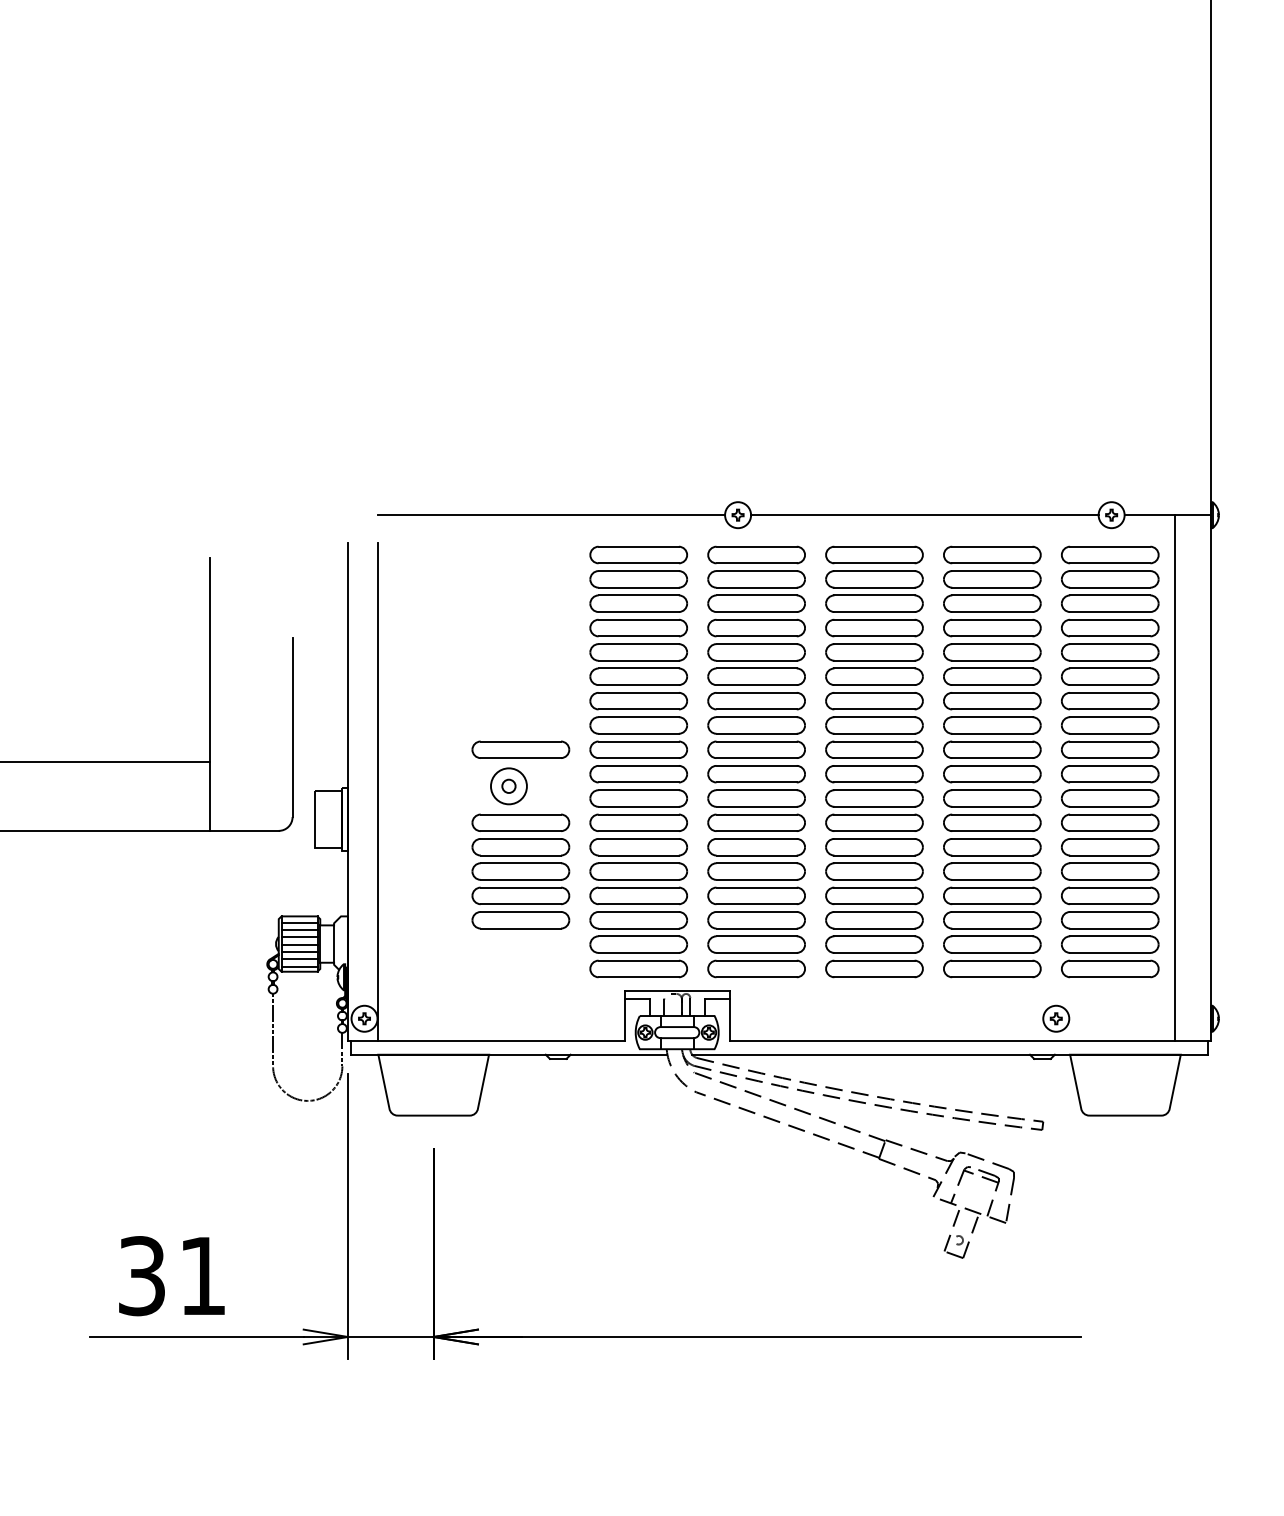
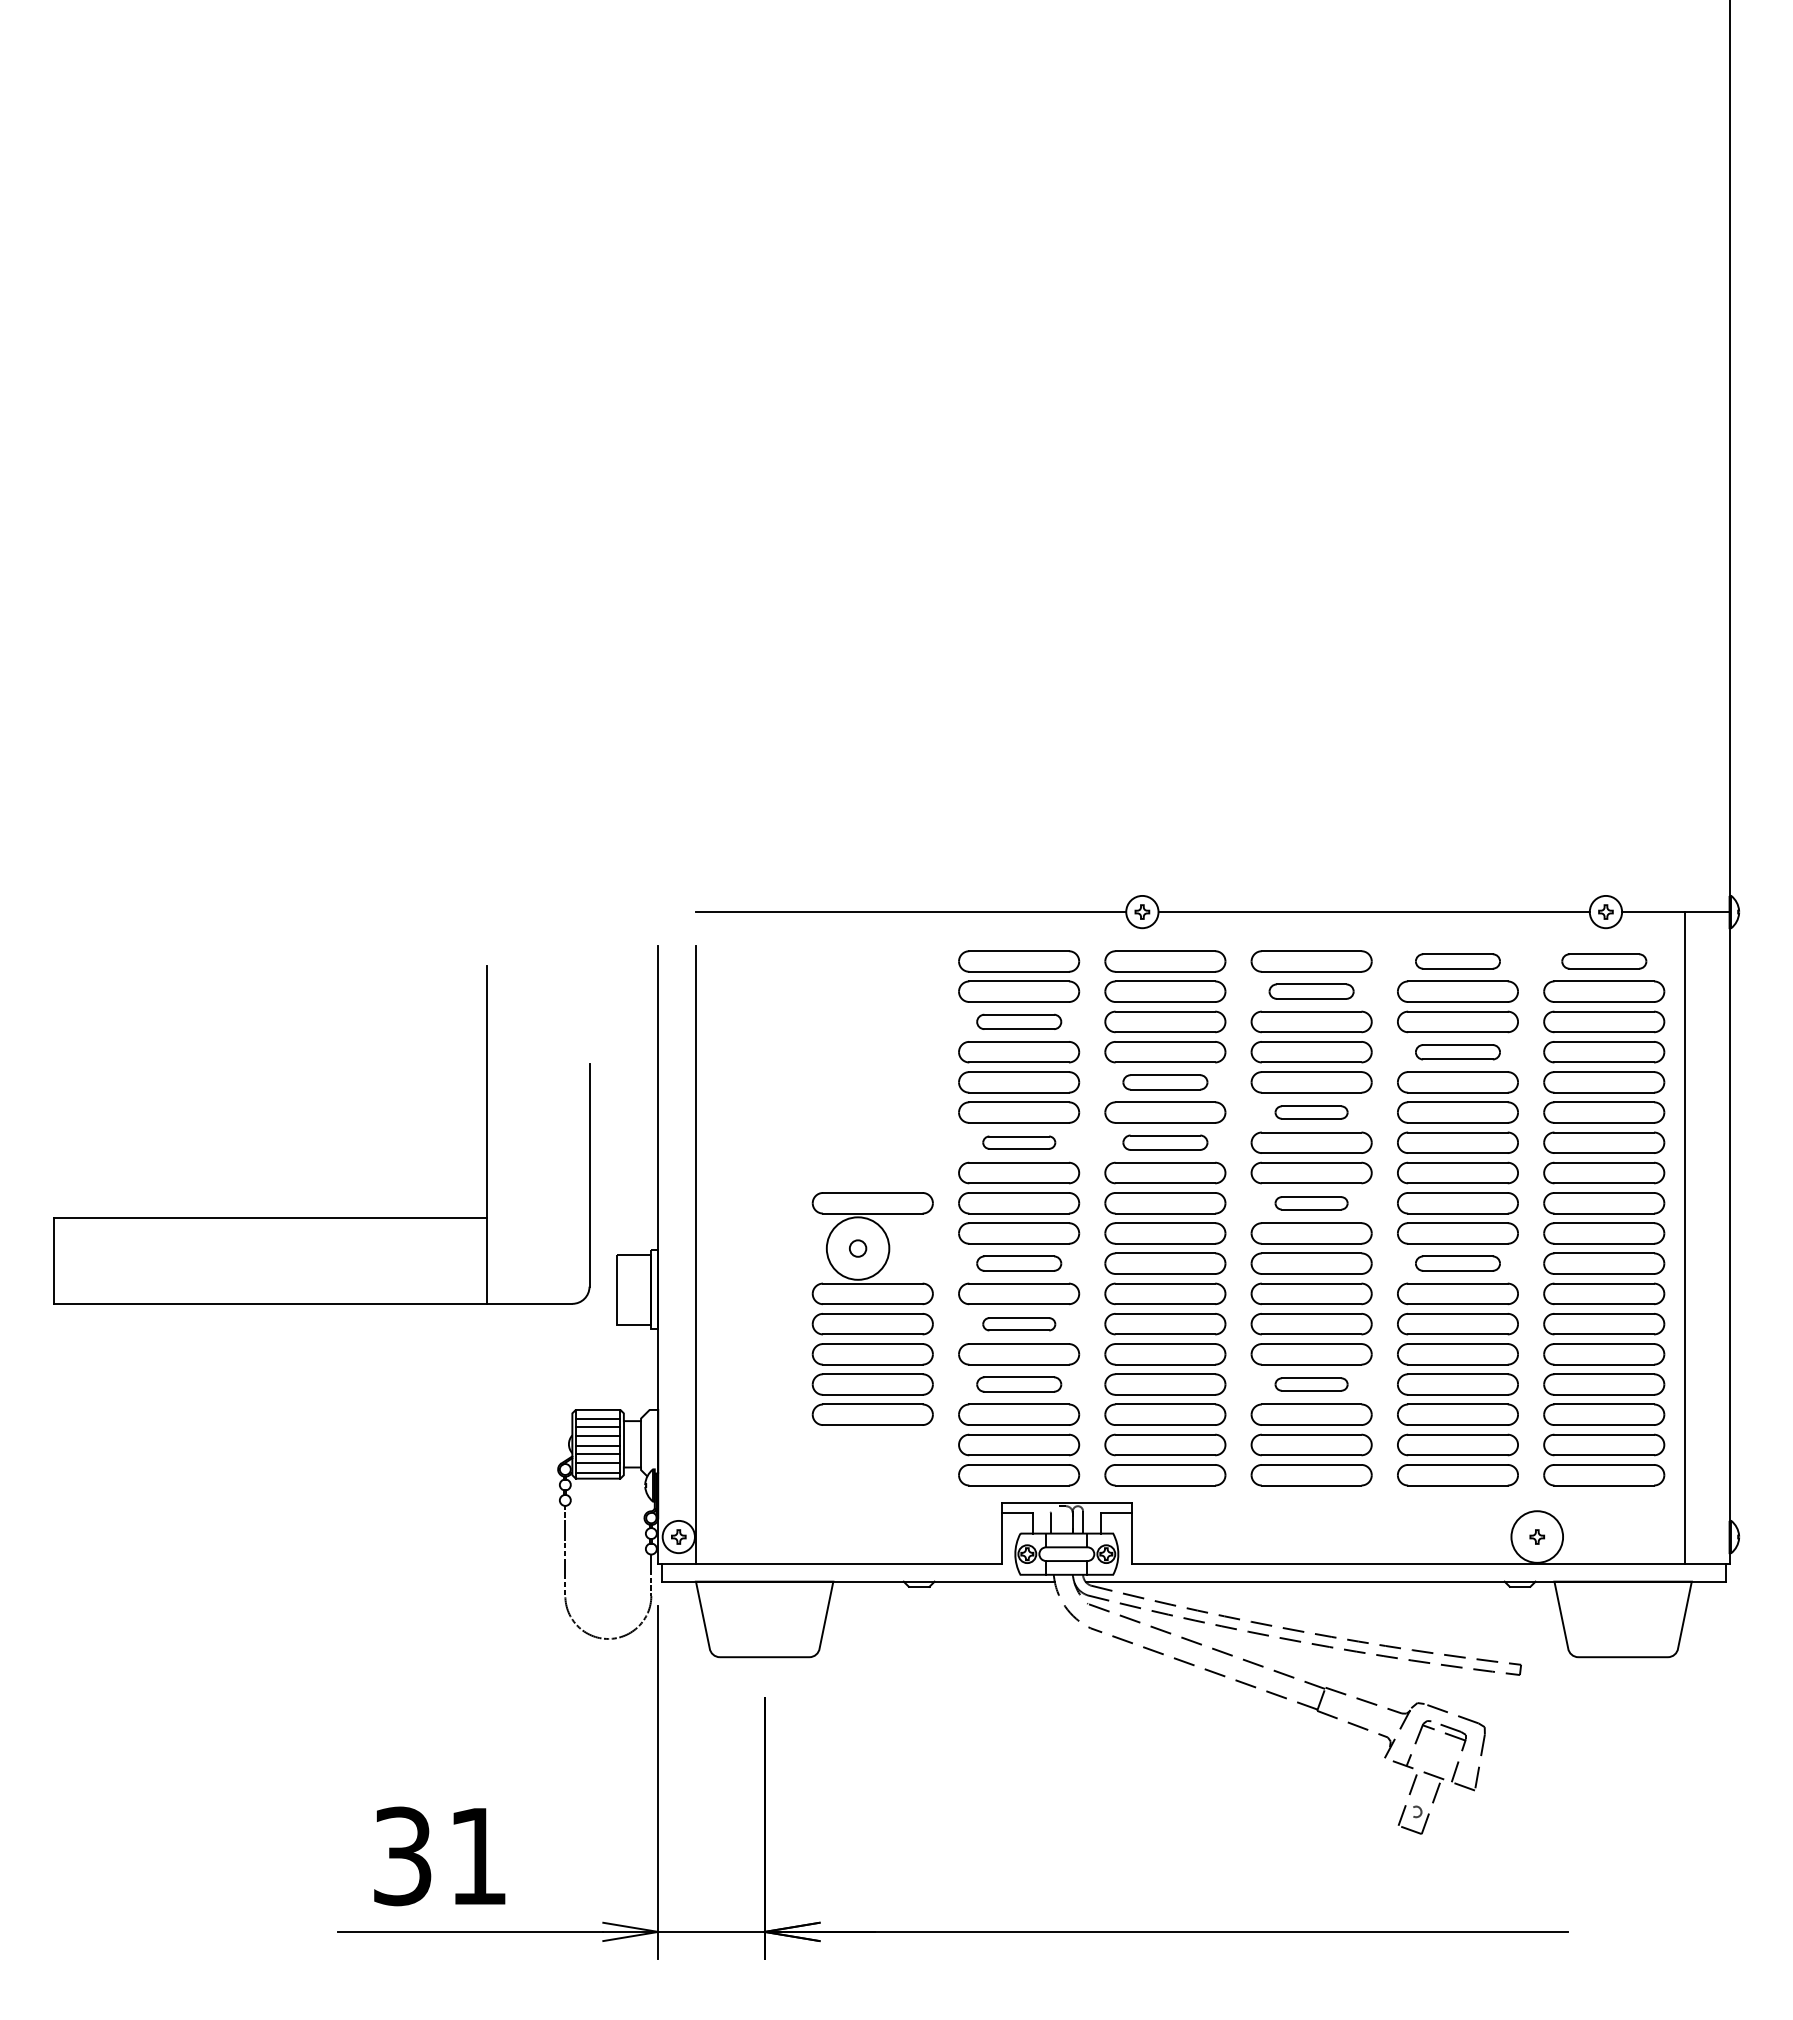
part: (991, 555) -> (1457, 961), size x0.7
part: (1110, 555) -> (1604, 961), size x0.7
part: (874, 579) -> (1311, 991), size x0.7
part: (639, 603) -> (1019, 1021), size x0.7
part: (991, 628) -> (1457, 1052), size x0.7
part: (756, 652) -> (1165, 1082), size x0.7
part: (874, 676) -> (1311, 1112), size x0.6
part: (639, 700) -> (1019, 1142), size x0.6
part: (756, 700) -> (1165, 1142), size x0.7
part: (874, 750) -> (1311, 1203), size x0.6
circle: (508, 786) -> (857, 1248), size x1.4
part: (639, 798) -> (1019, 1263), size x0.7
part: (991, 798) -> (1457, 1263), size x0.7
part: (639, 847) -> (1019, 1324), size x0.6
part: (639, 895) -> (1019, 1384), size x0.7
part: (874, 895) -> (1311, 1384), size x0.6
circle: (1056, 1018) -> (1537, 1536), size x1.6

